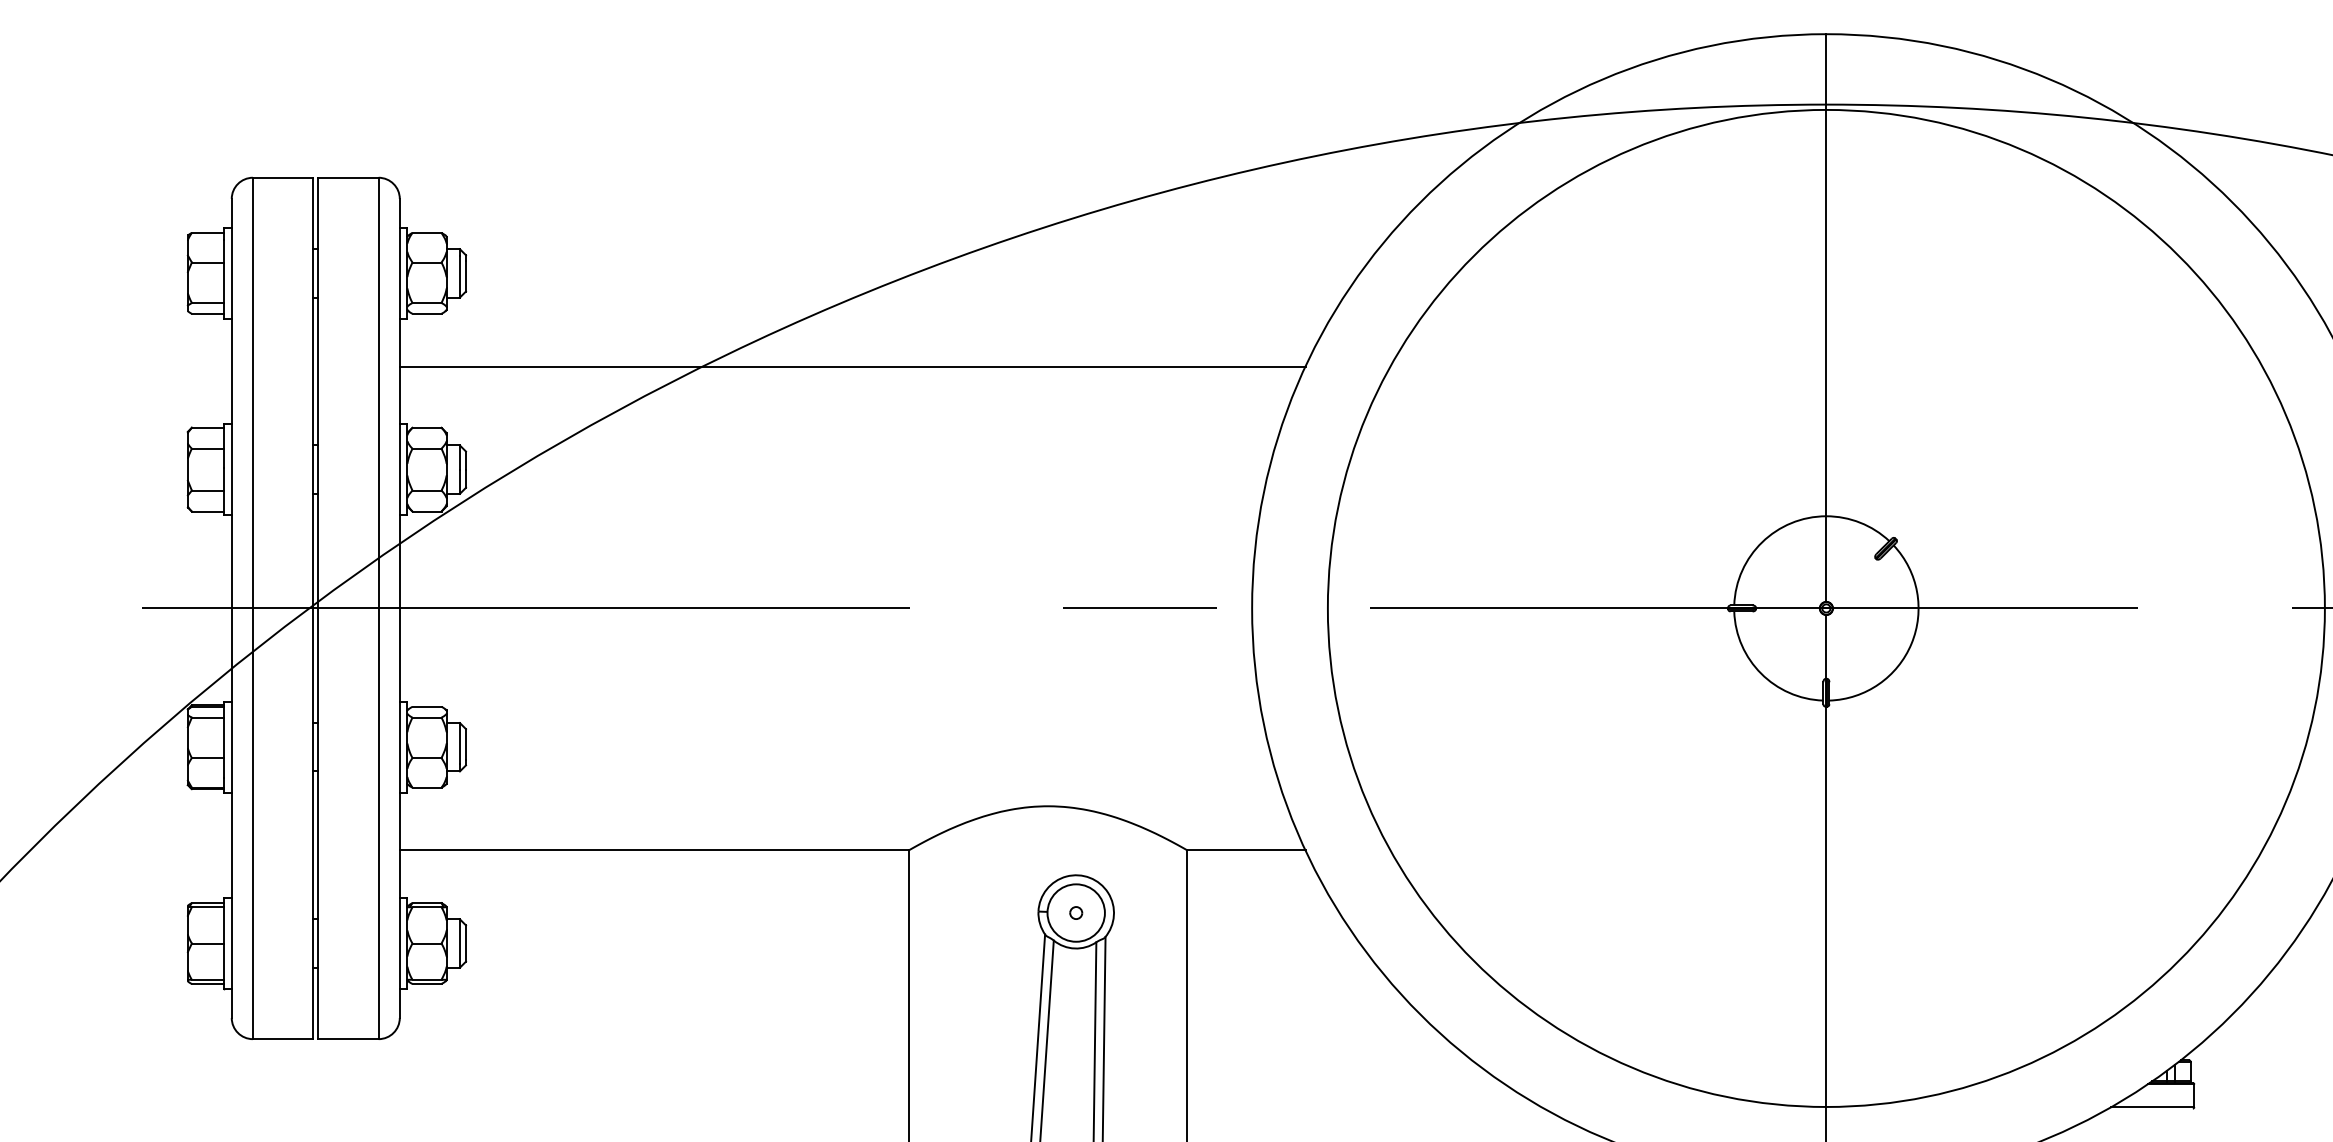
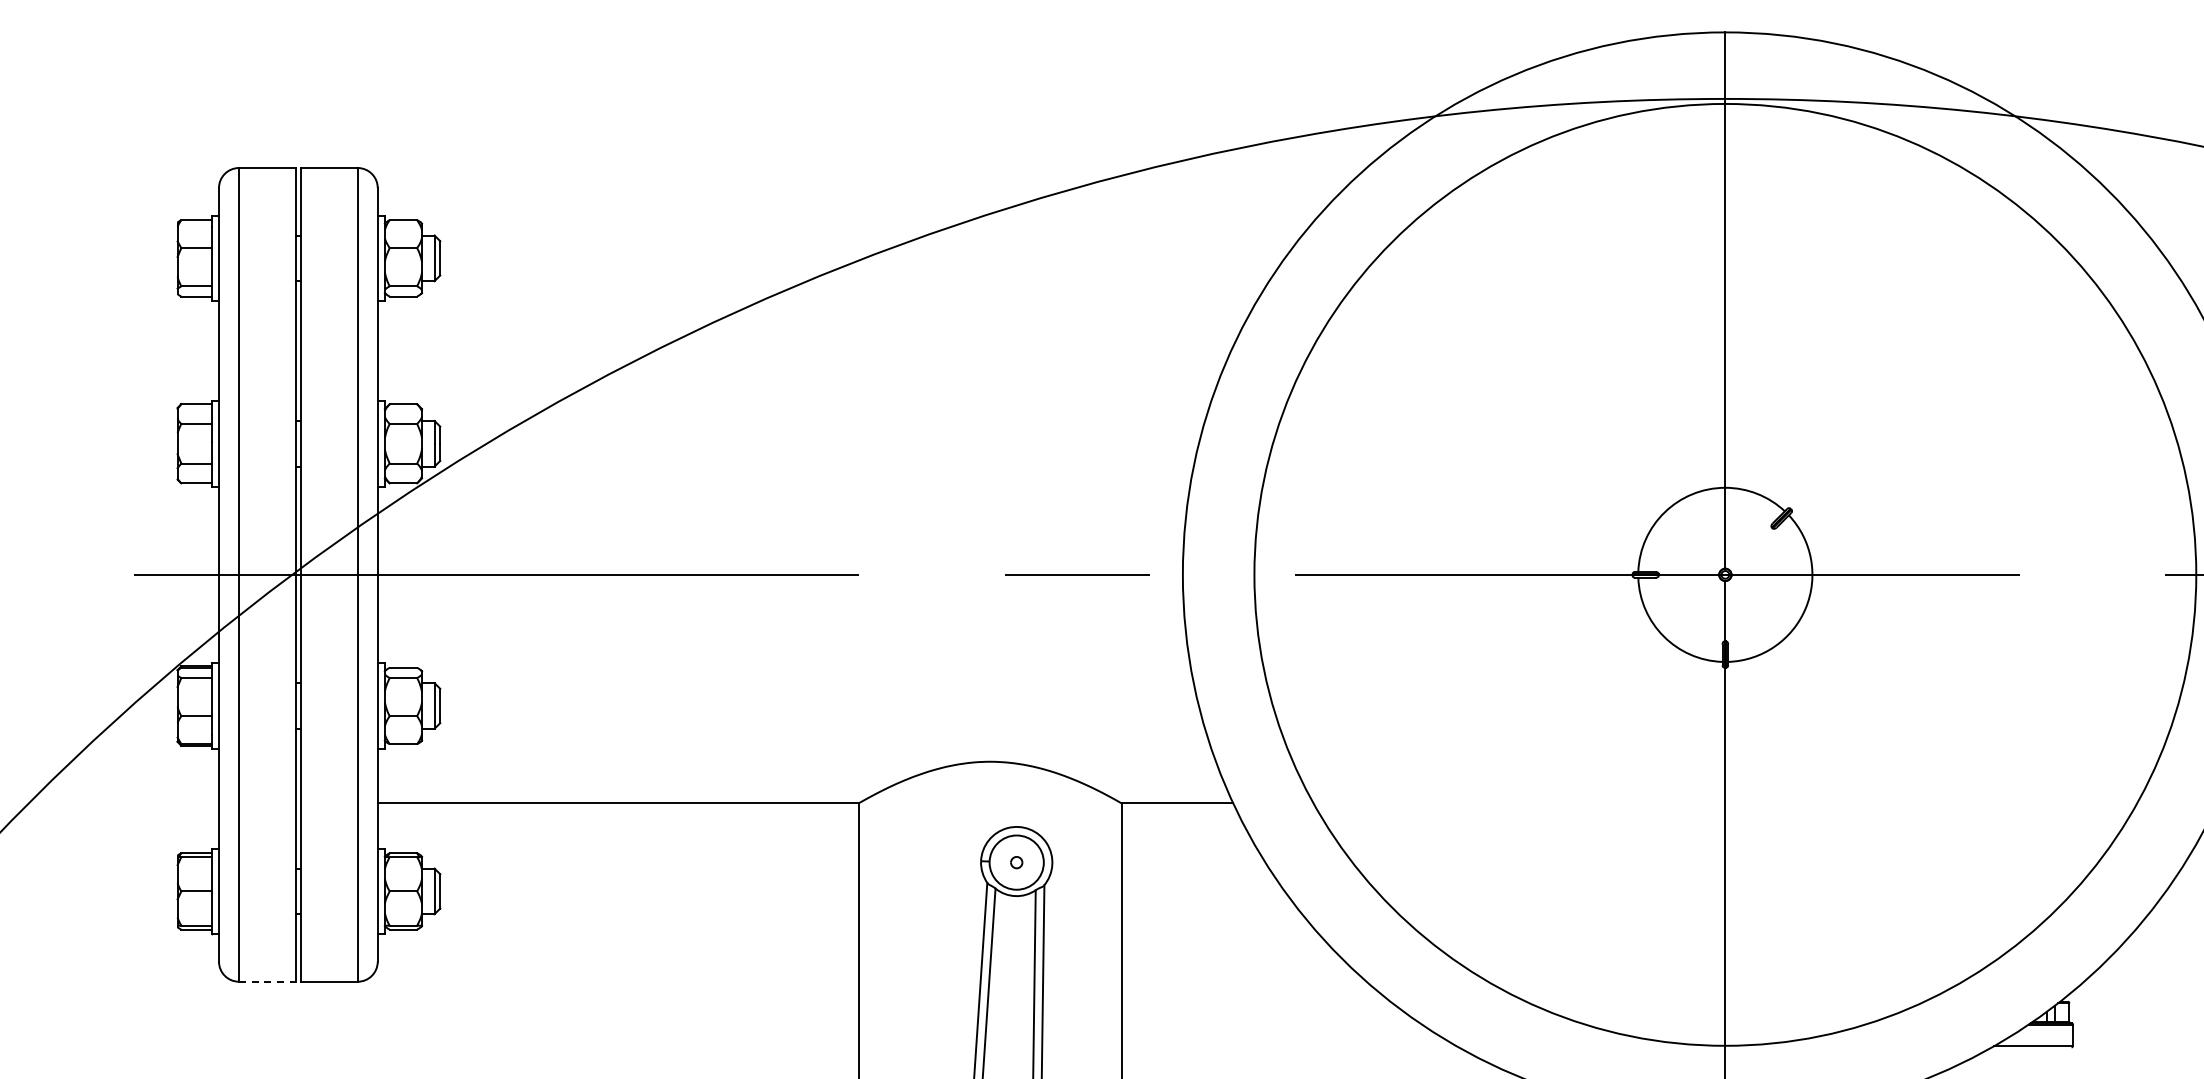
line: (852, 366) -> (805, 346), removed
line: (283, 1038) -> (267, 981), solid -> dashed

